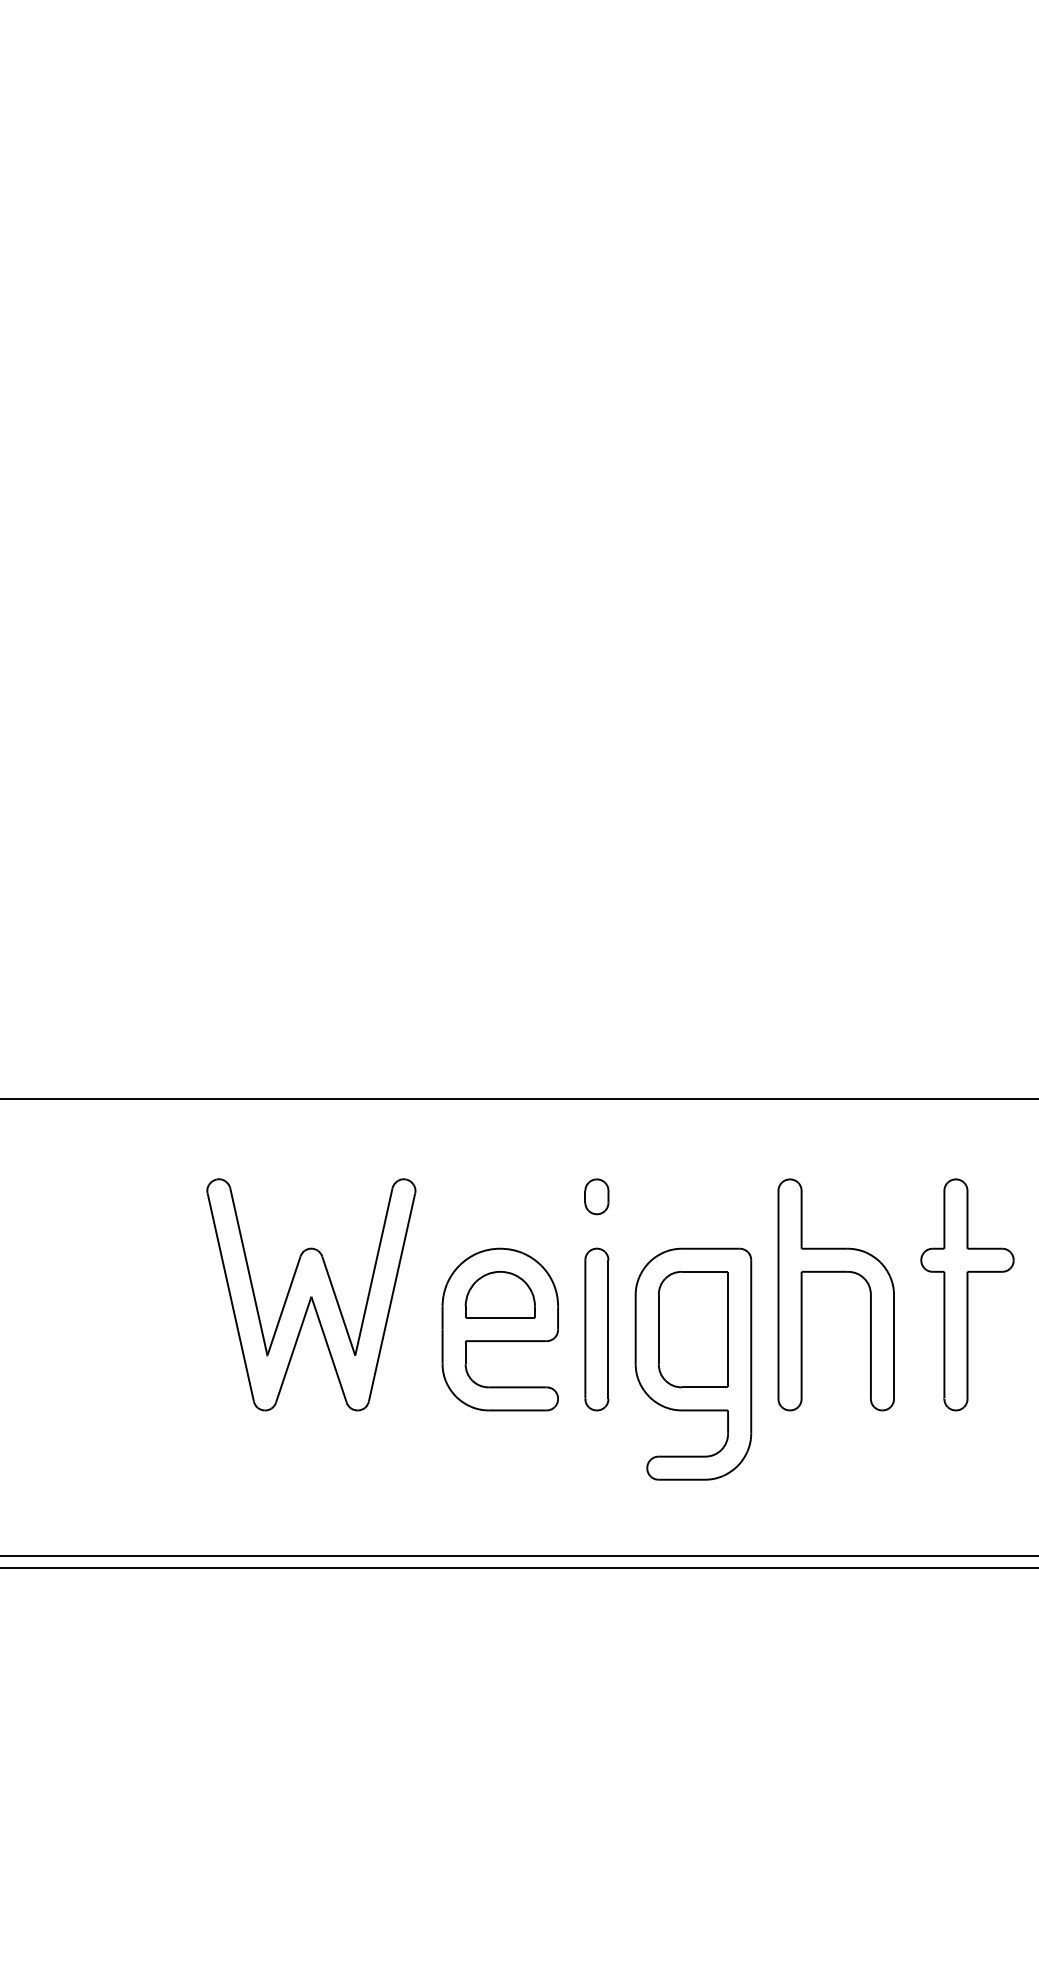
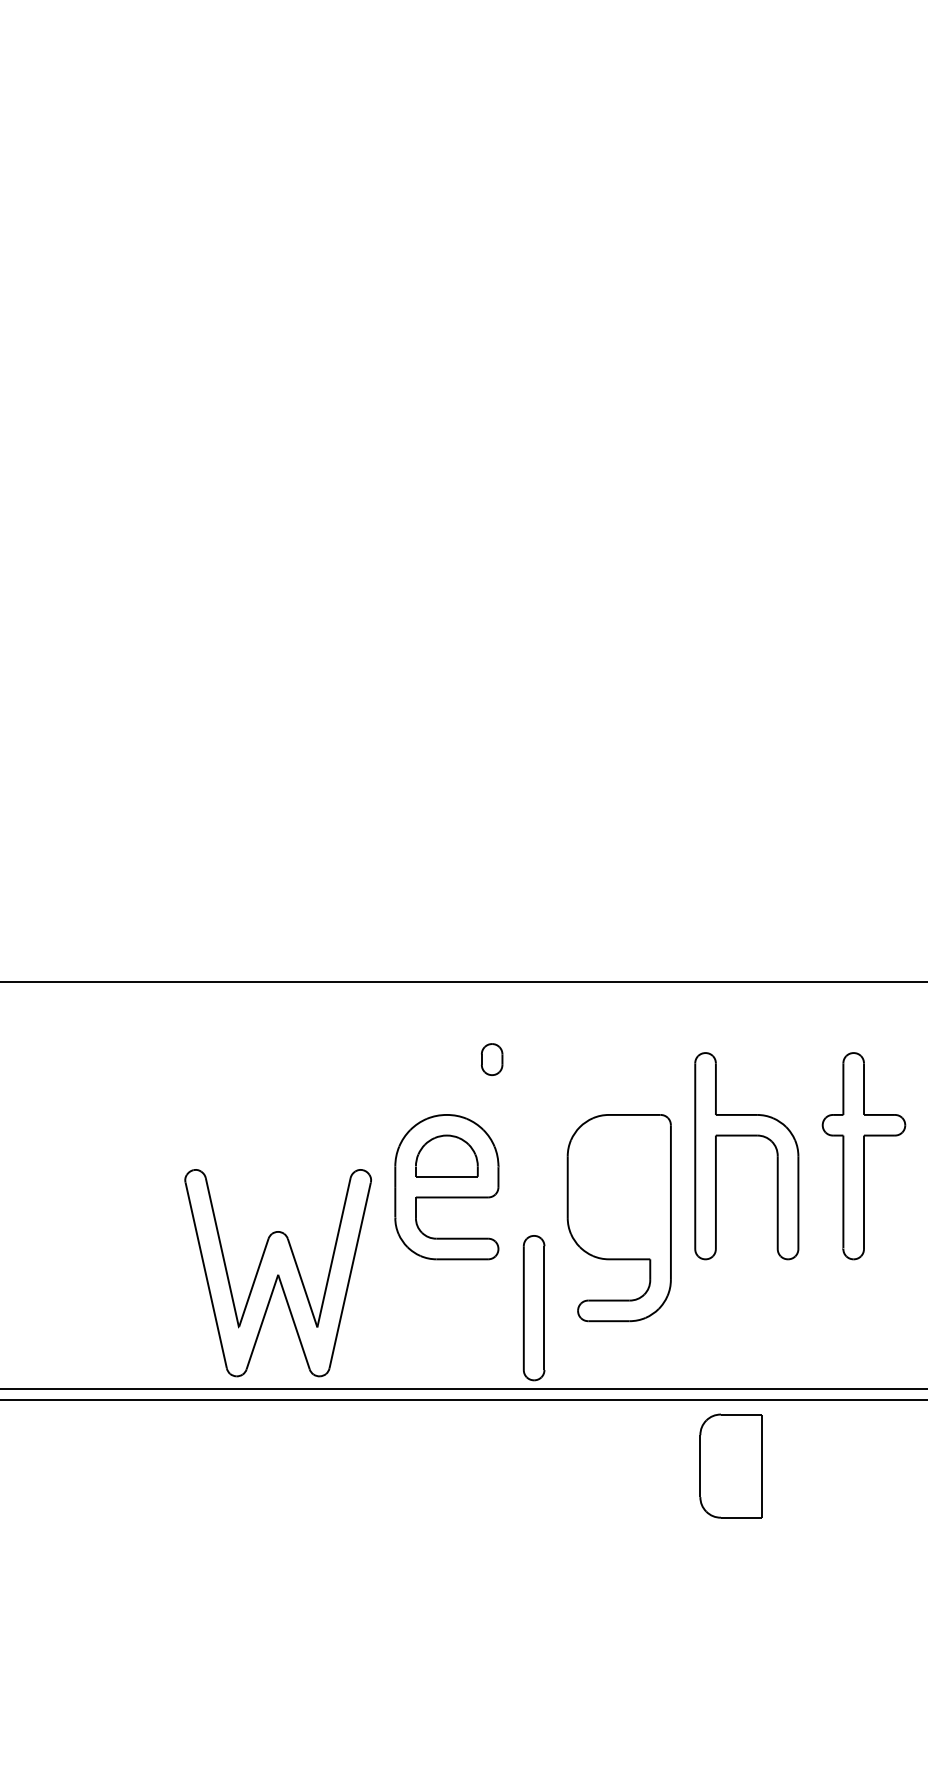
part: (597, 1196) -> (492, 1059), moved
part: (310, 1295) -> (277, 1273), moved
part: (692, 1328) -> (730, 1465), moved
part: (596, 1330) -> (533, 1308), moved

